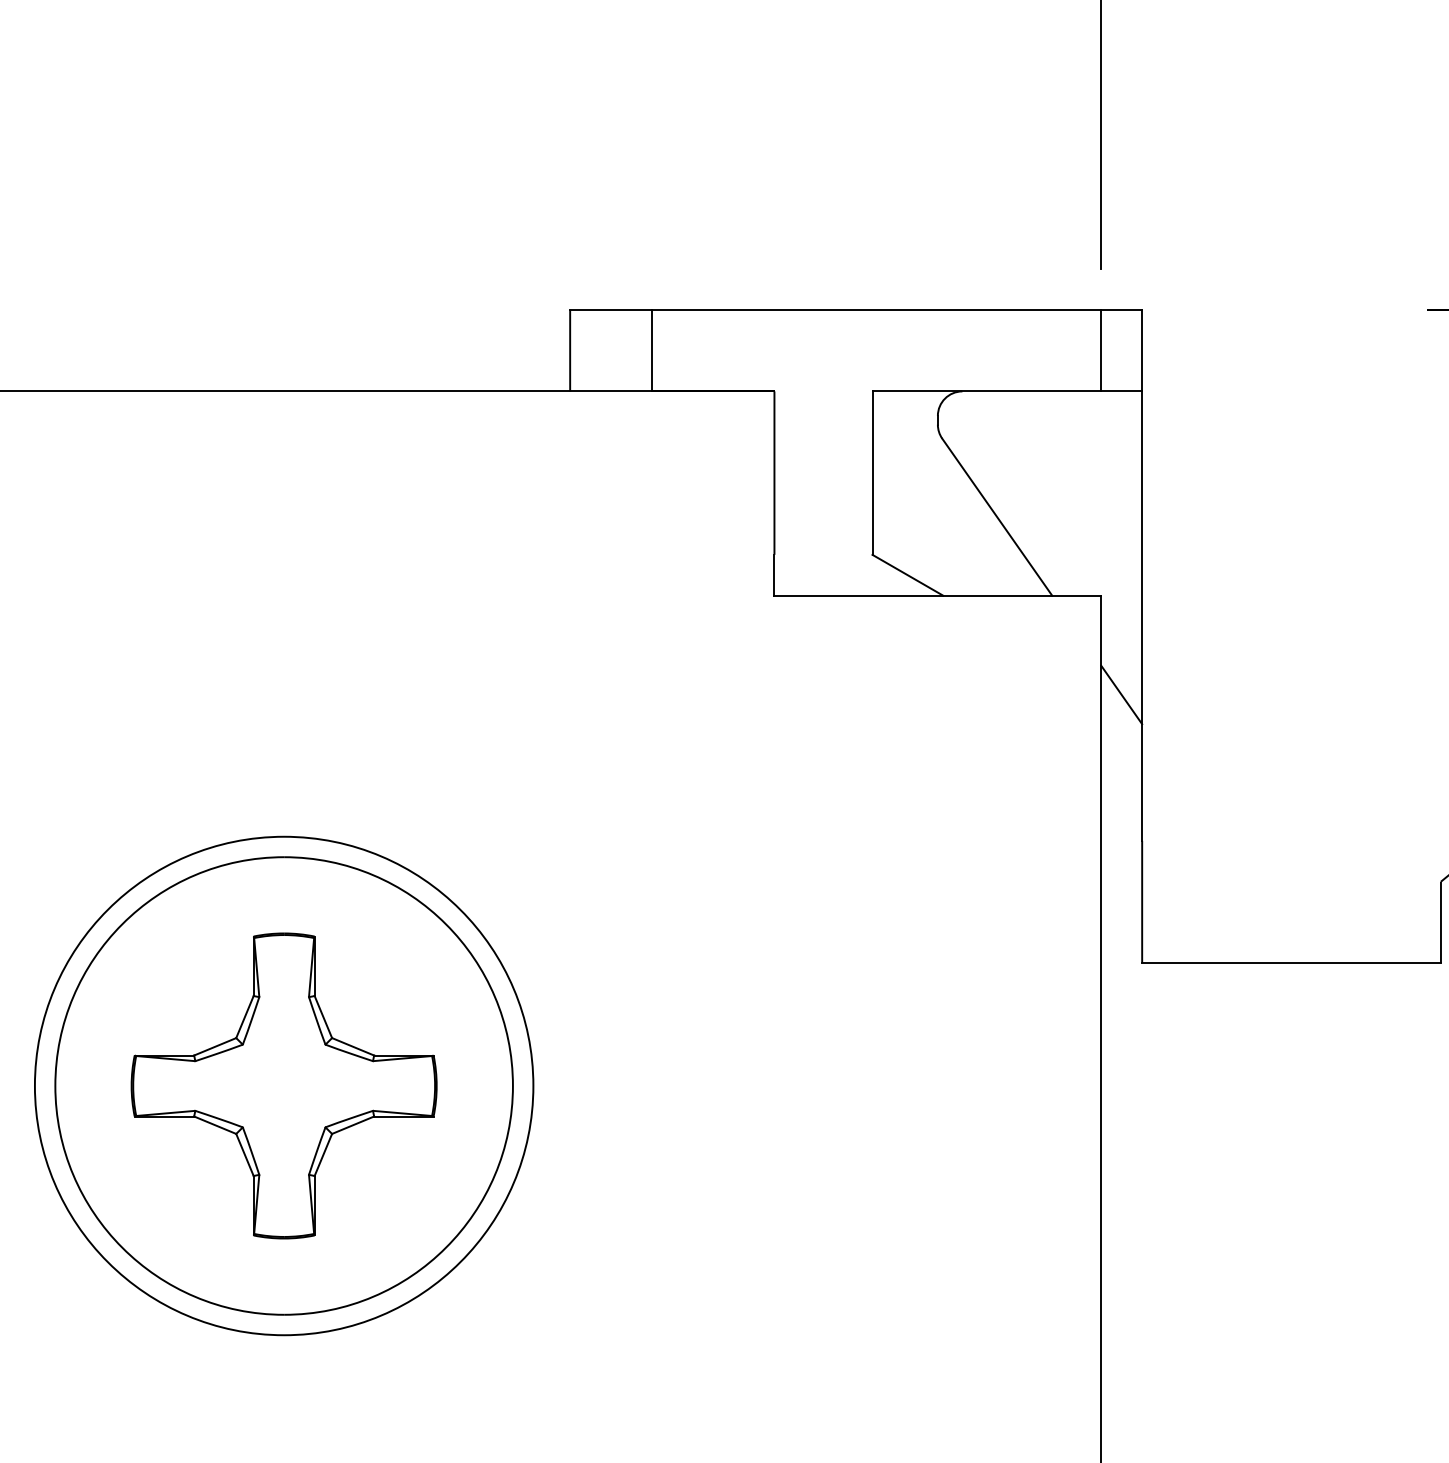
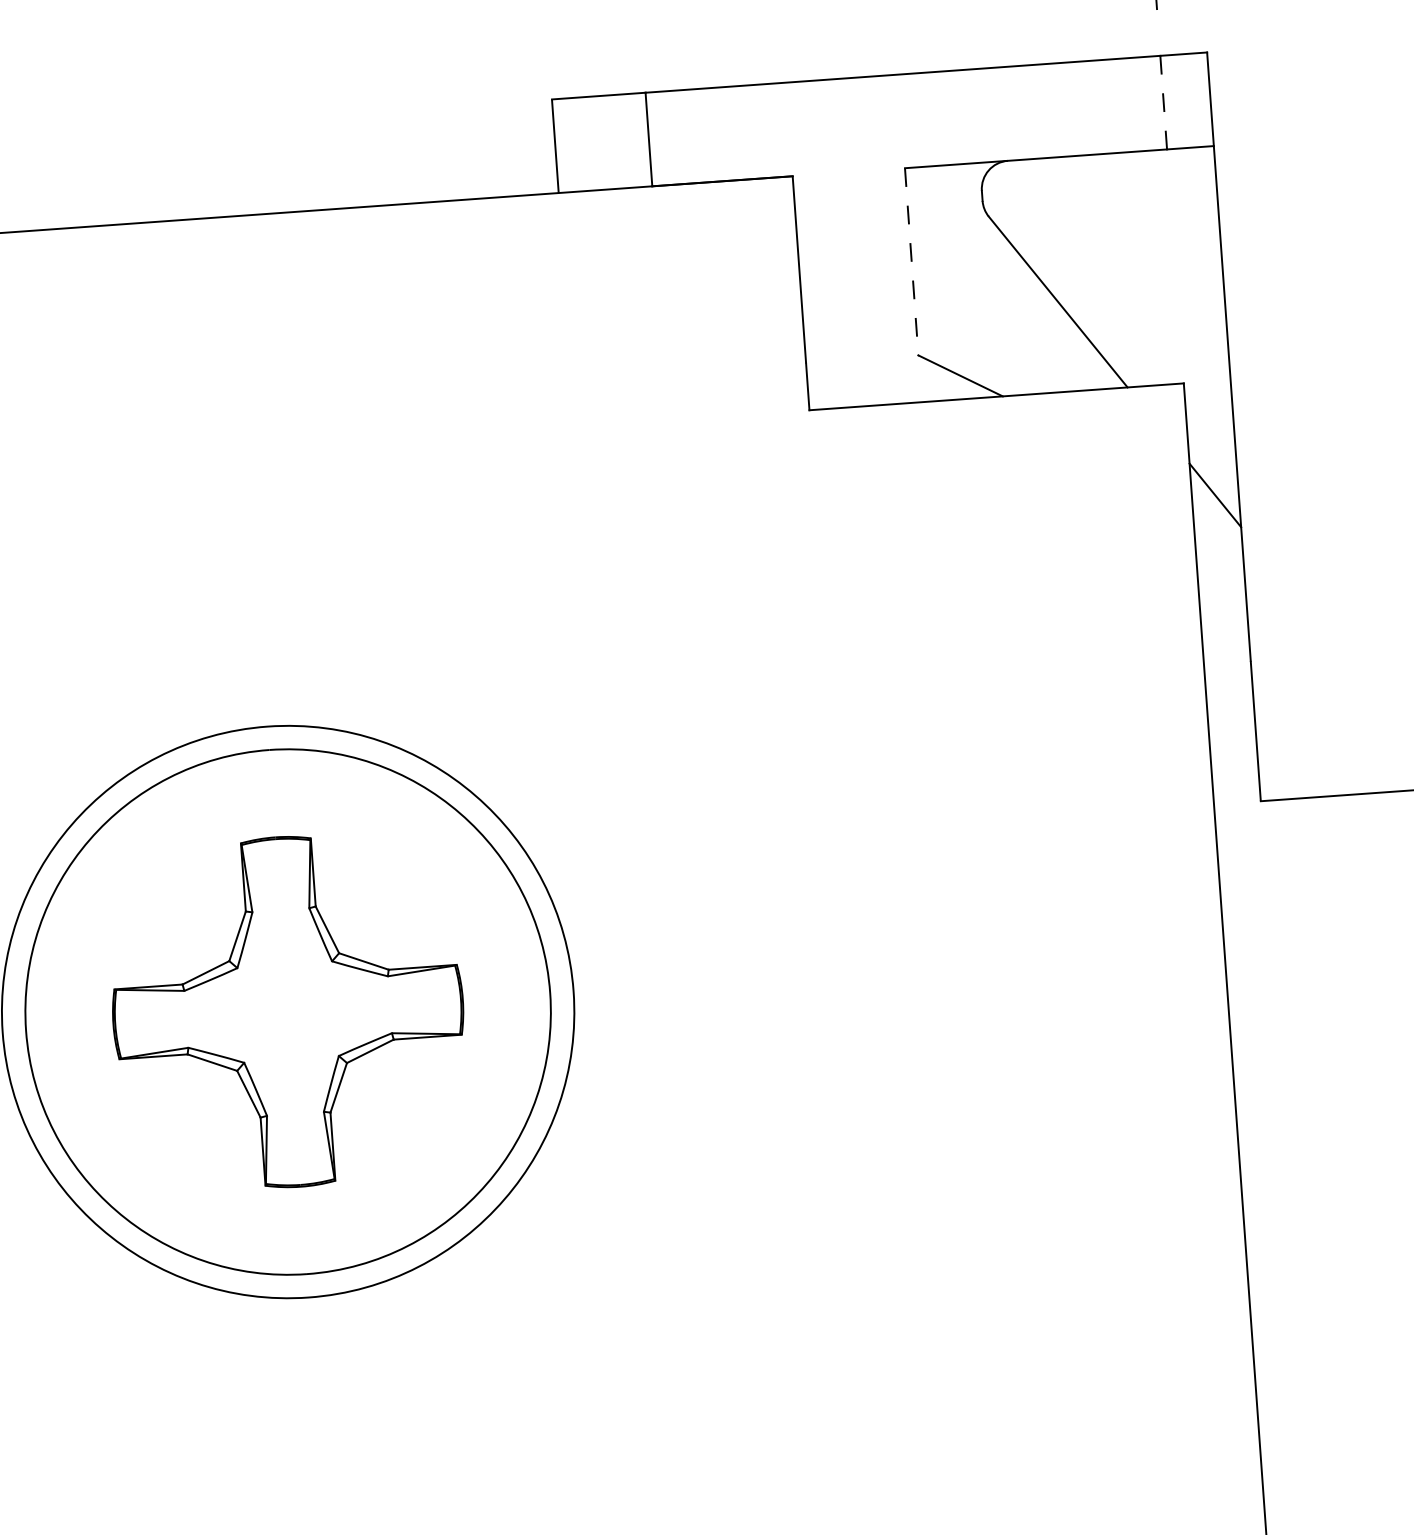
line: (1101, 350) -> (1163, 102), solid -> dashed
line: (872, 473) -> (911, 262), solid -> dashed

